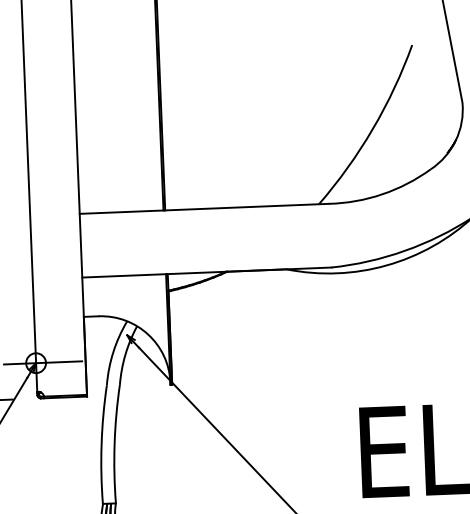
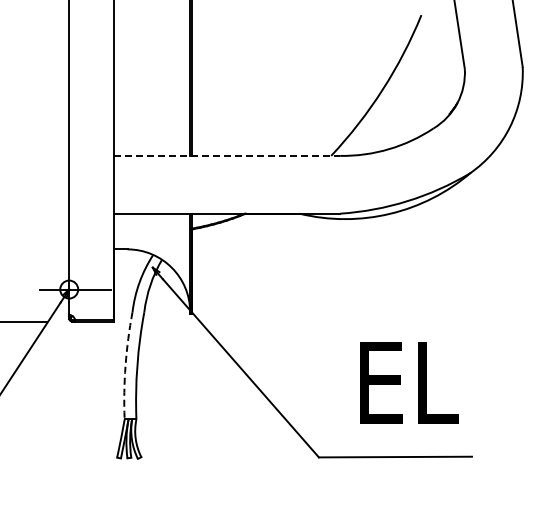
line: (204, 208) -> (227, 155), solid -> dashed
arc: (101, 444) -> (125, 365), solid -> dashed

